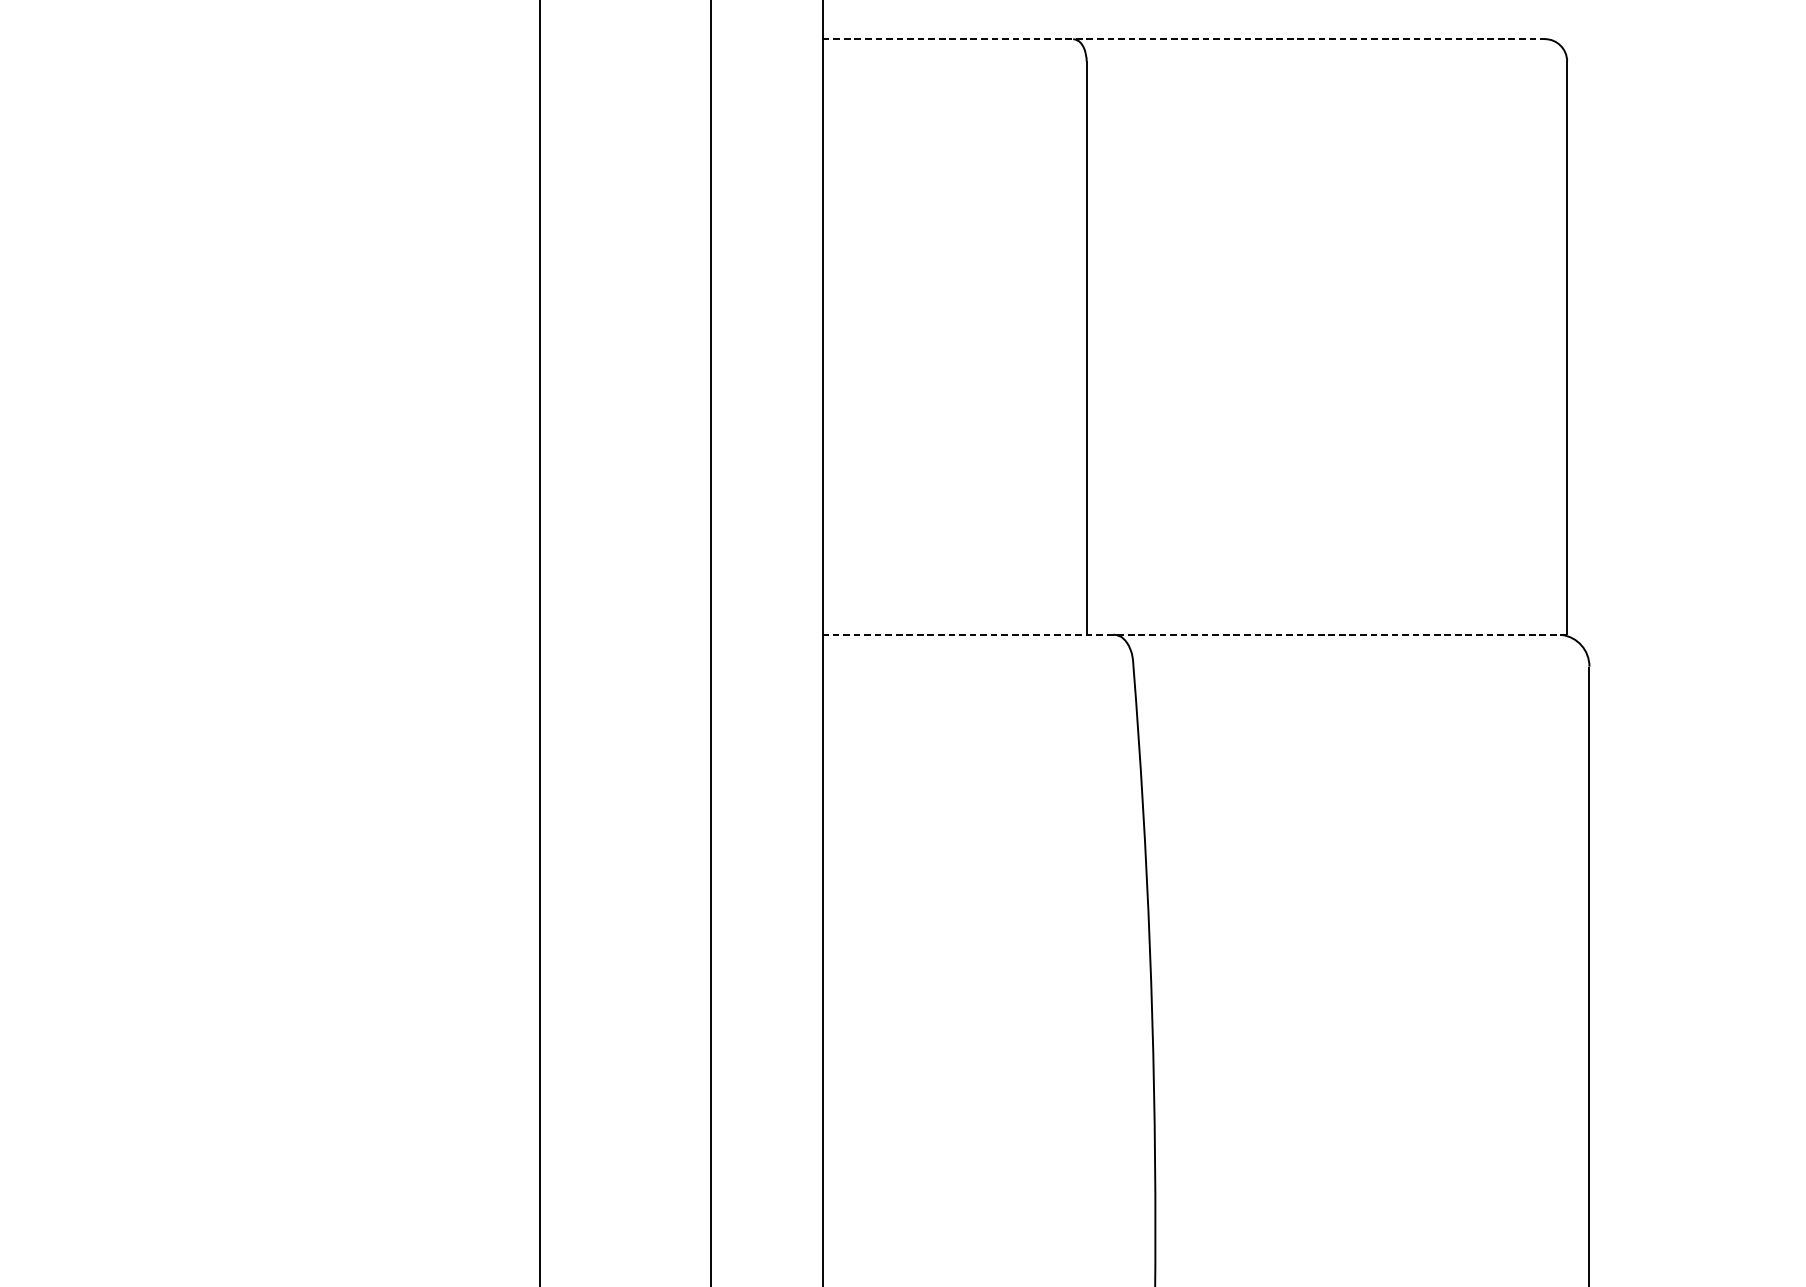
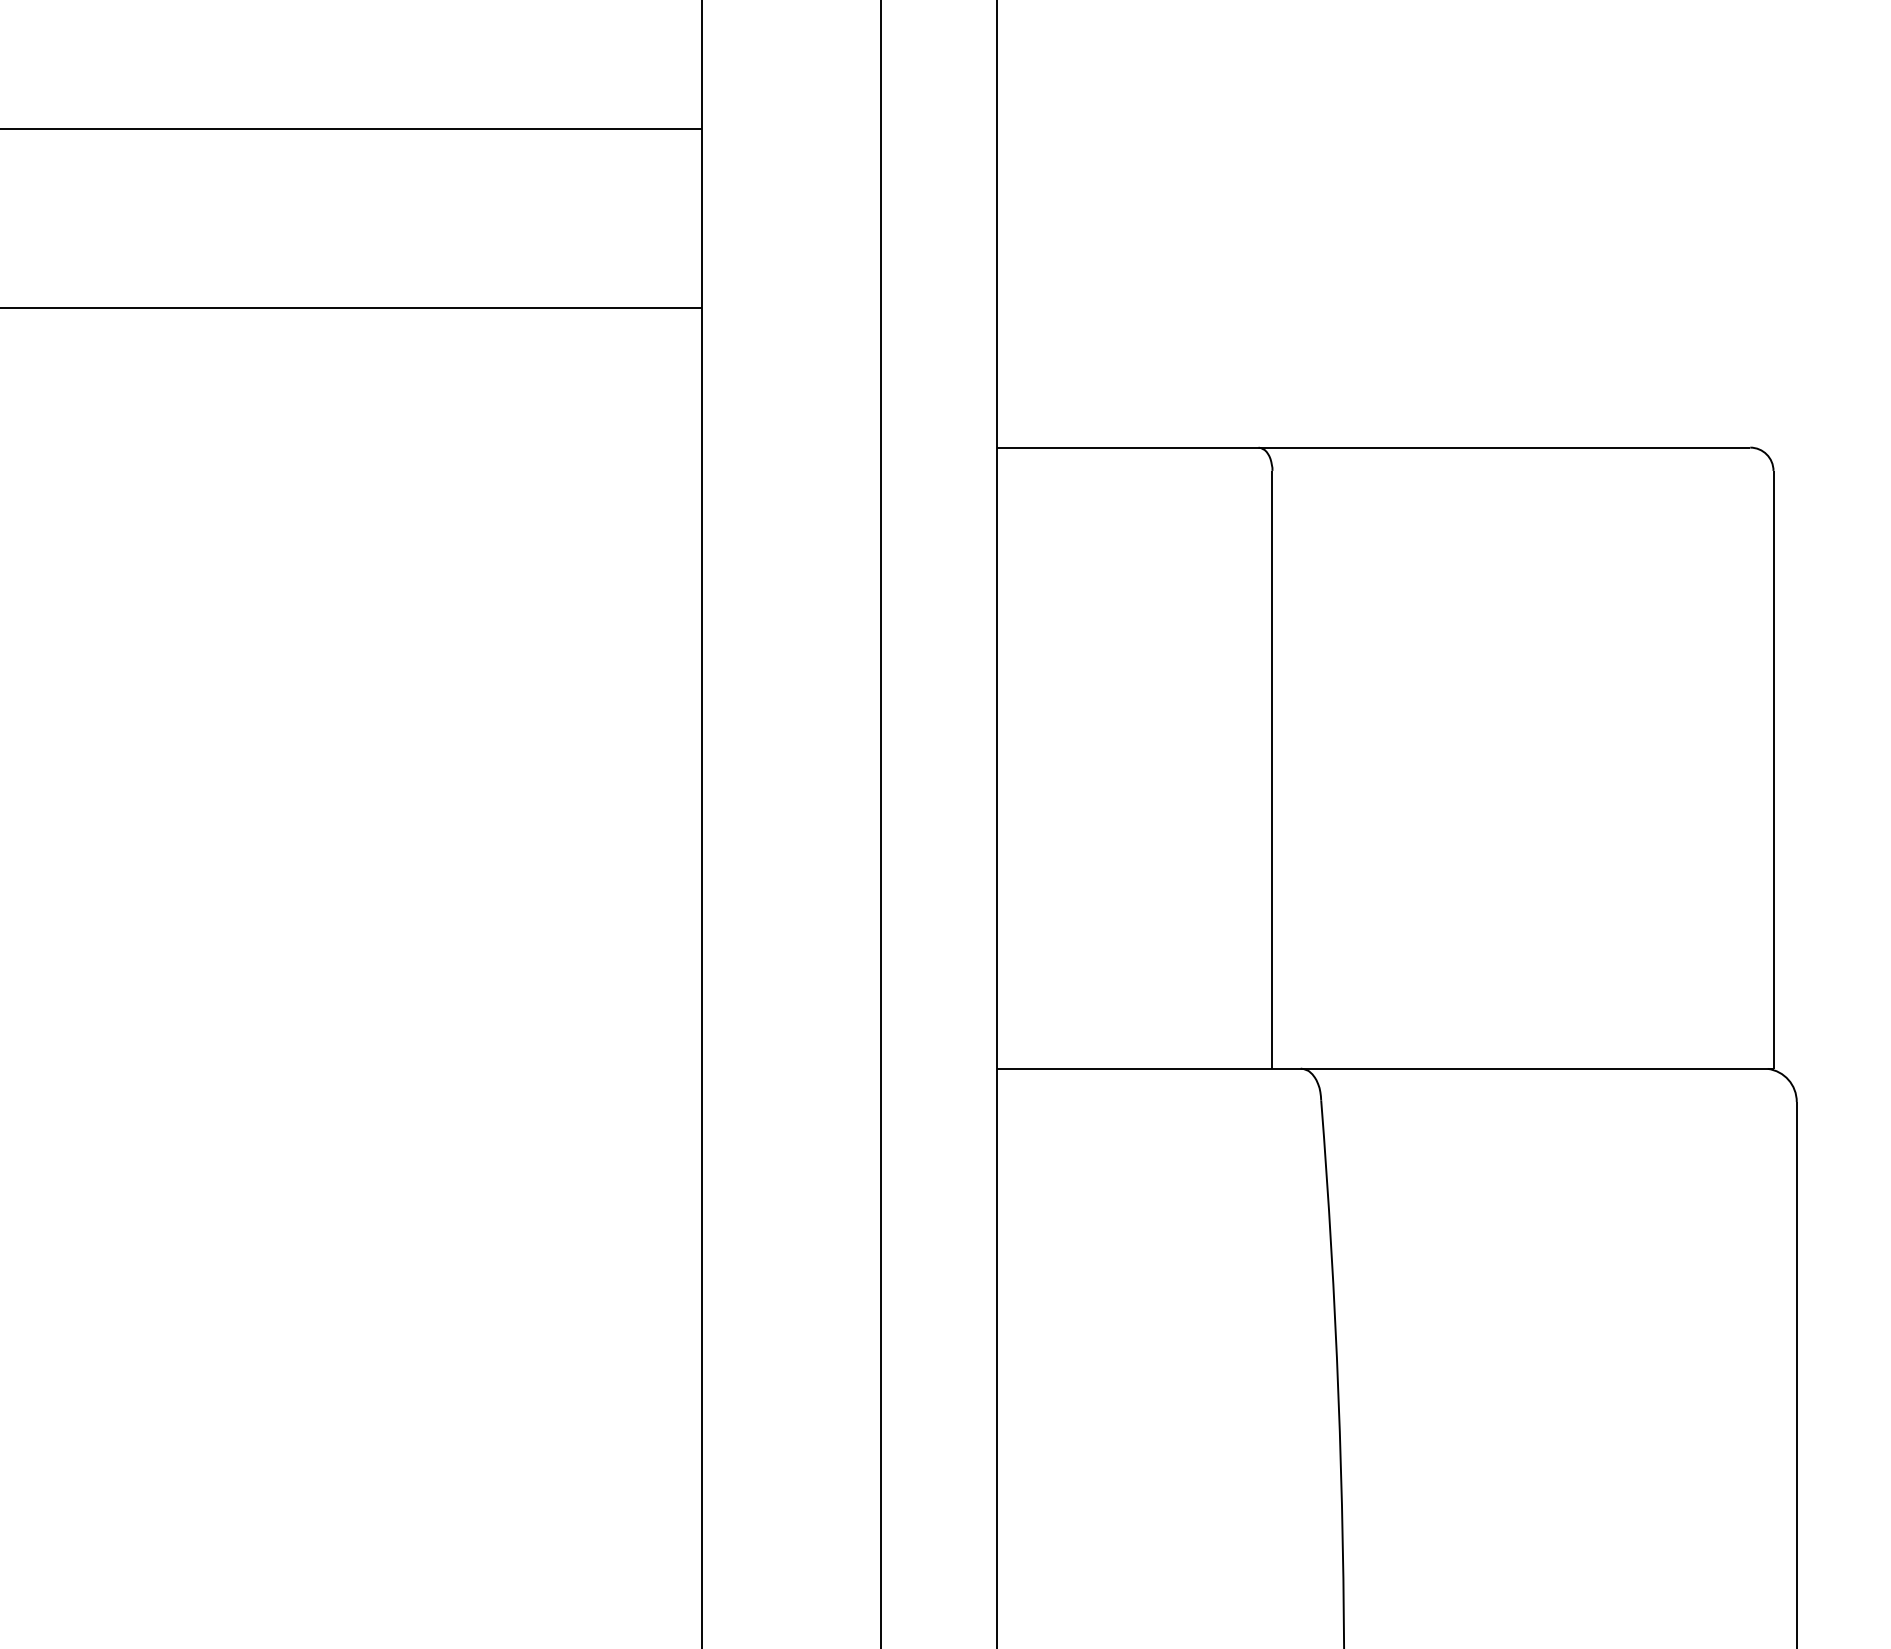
line: (1184, 39) -> (1374, 447), dashed -> solid
line: (1194, 634) -> (1384, 1068), dashed -> solid

